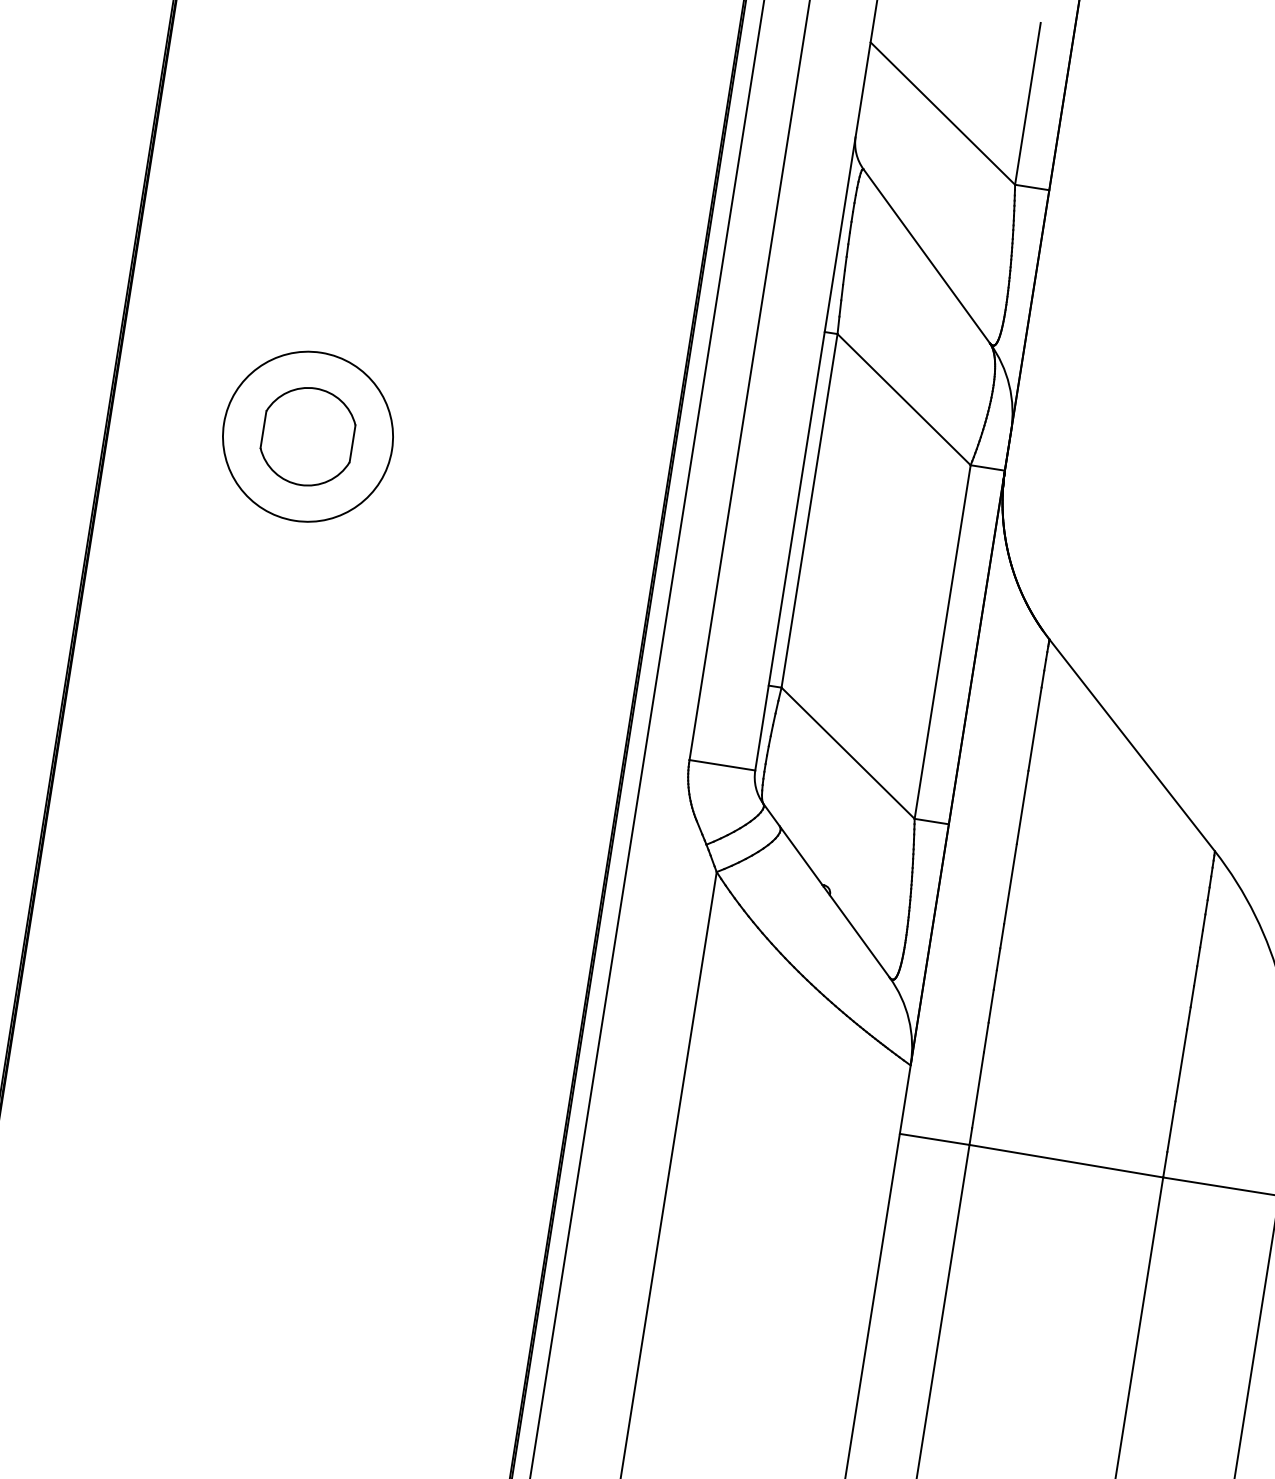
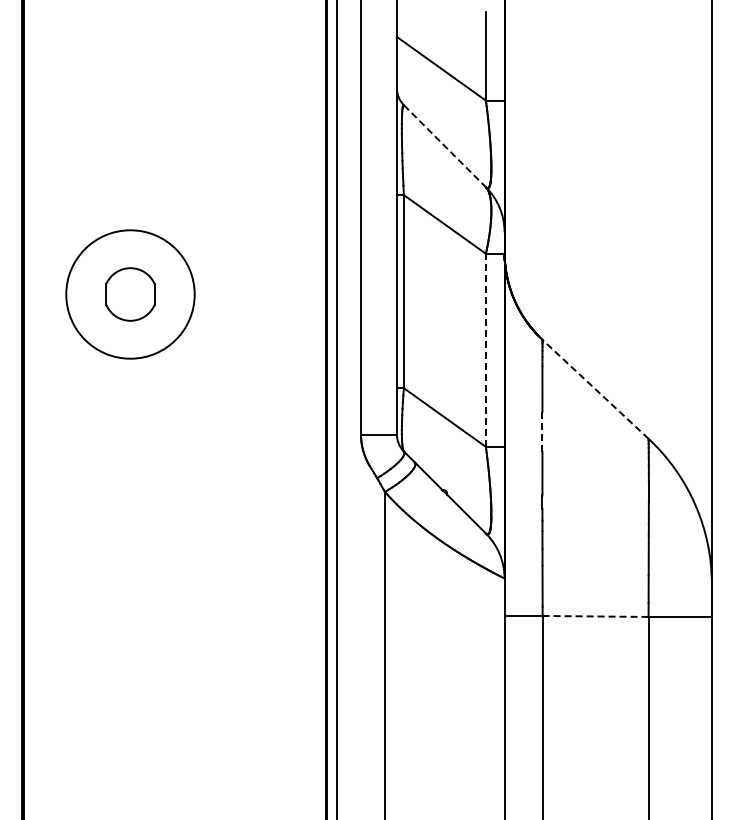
line: (925, 256) -> (444, 146), solid -> dashed
circle: (308, 436) -> (130, 294), size x1.4
line: (941, 642) -> (485, 350), solid -> dashed
line: (1132, 745) -> (595, 389), solid -> dashed
line: (1022, 807) -> (542, 431), solid -> dashed
line: (1066, 1161) -> (595, 616), solid -> dashed

